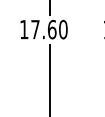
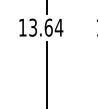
text: (49, 29) -> (46, 27), 17.60 -> 13.64

